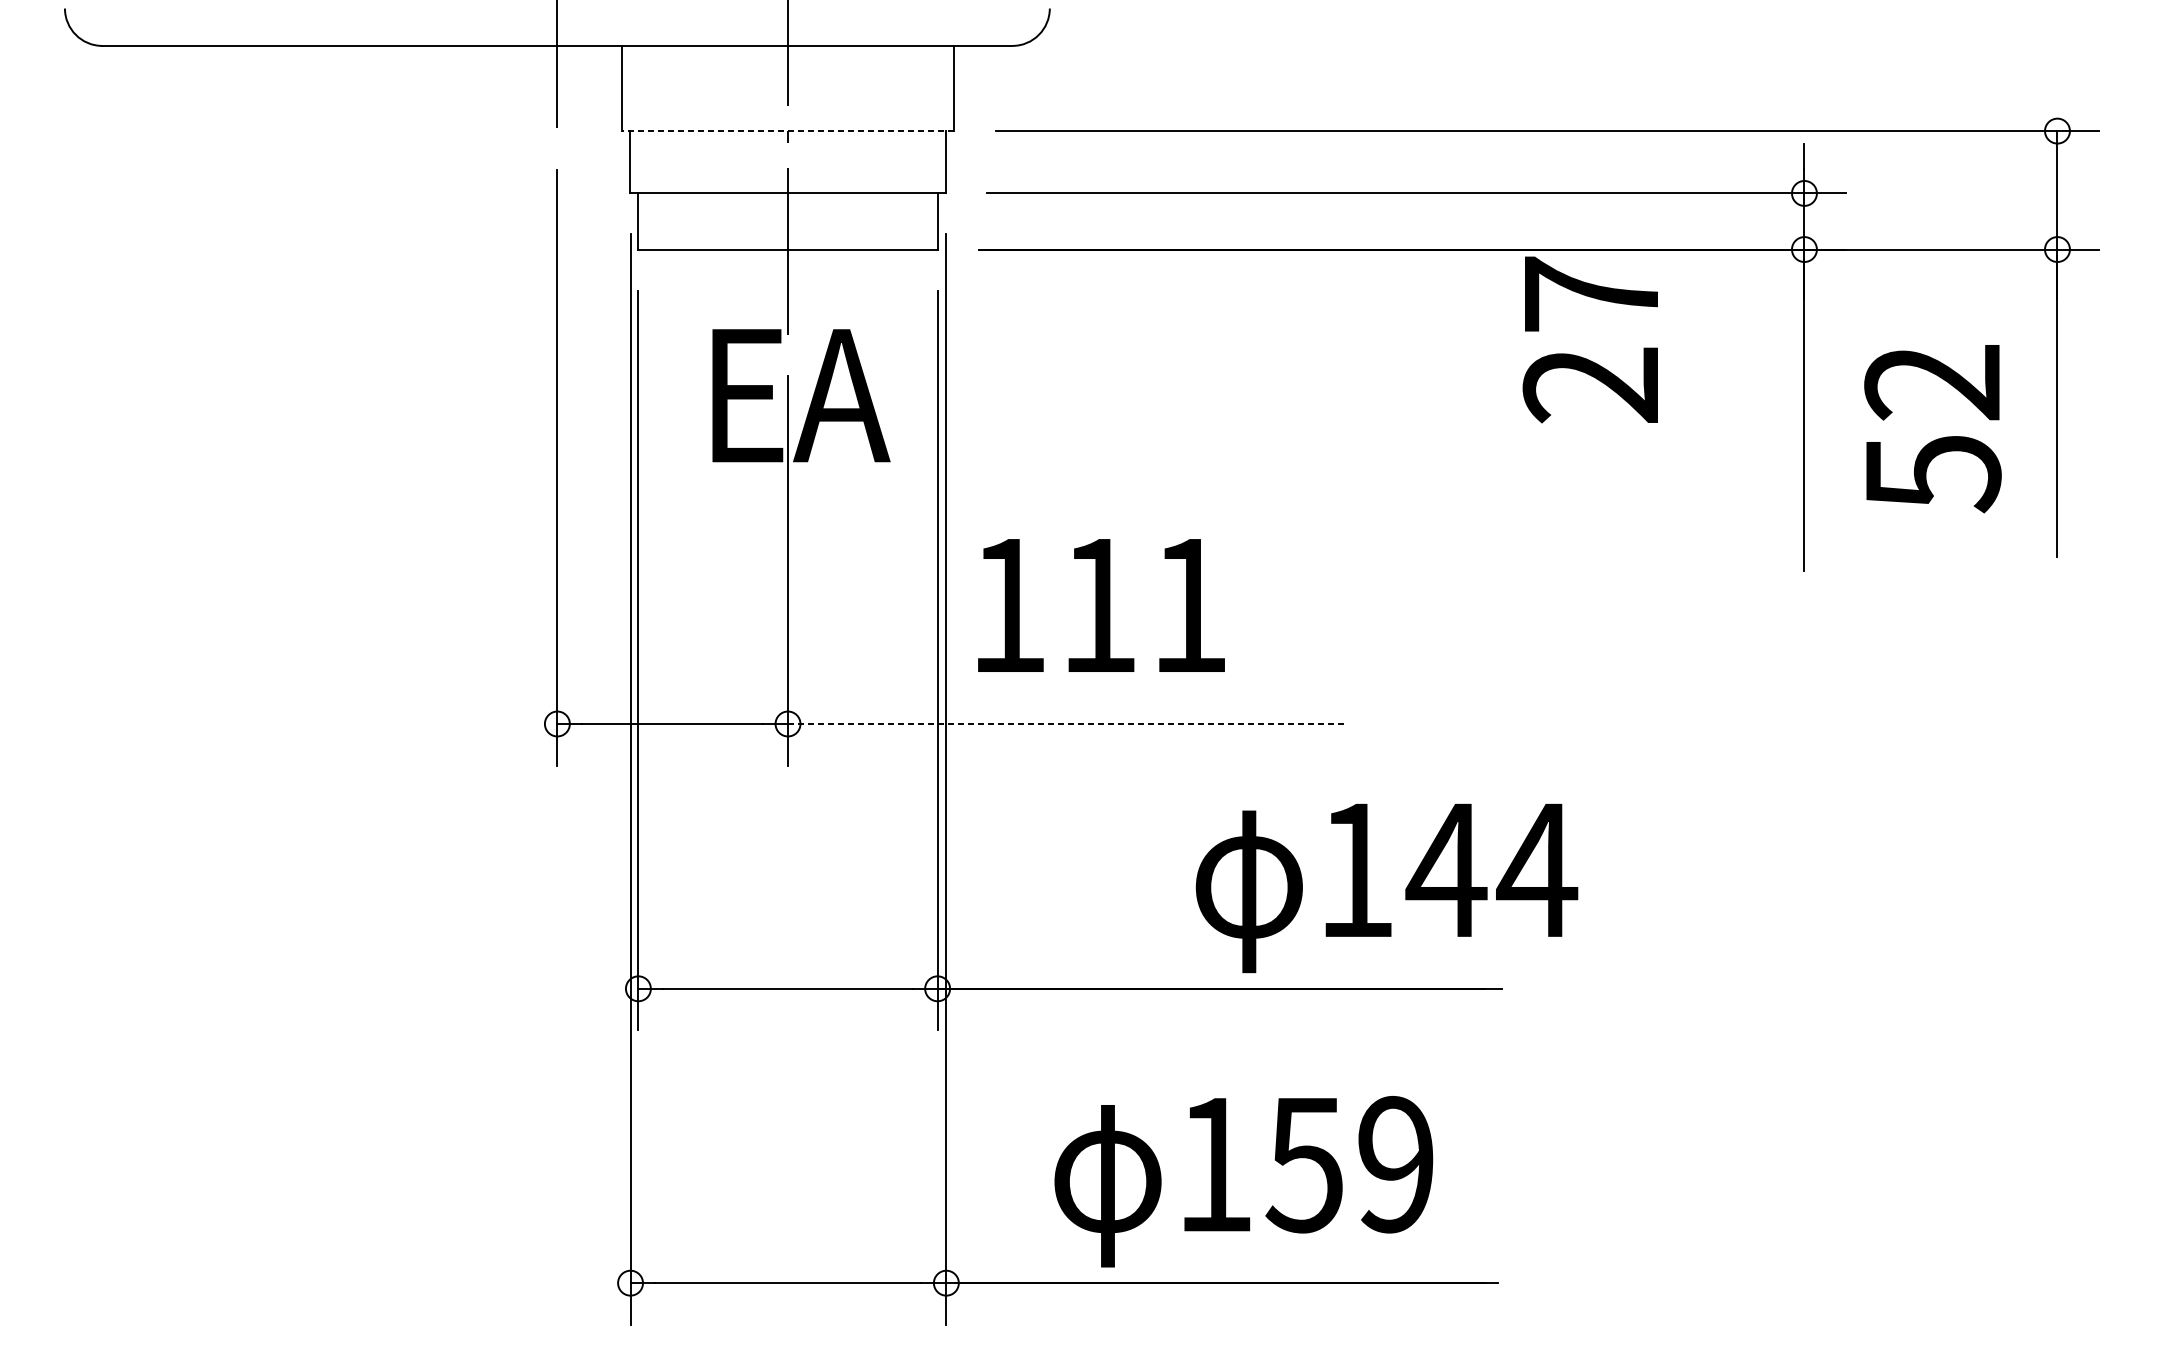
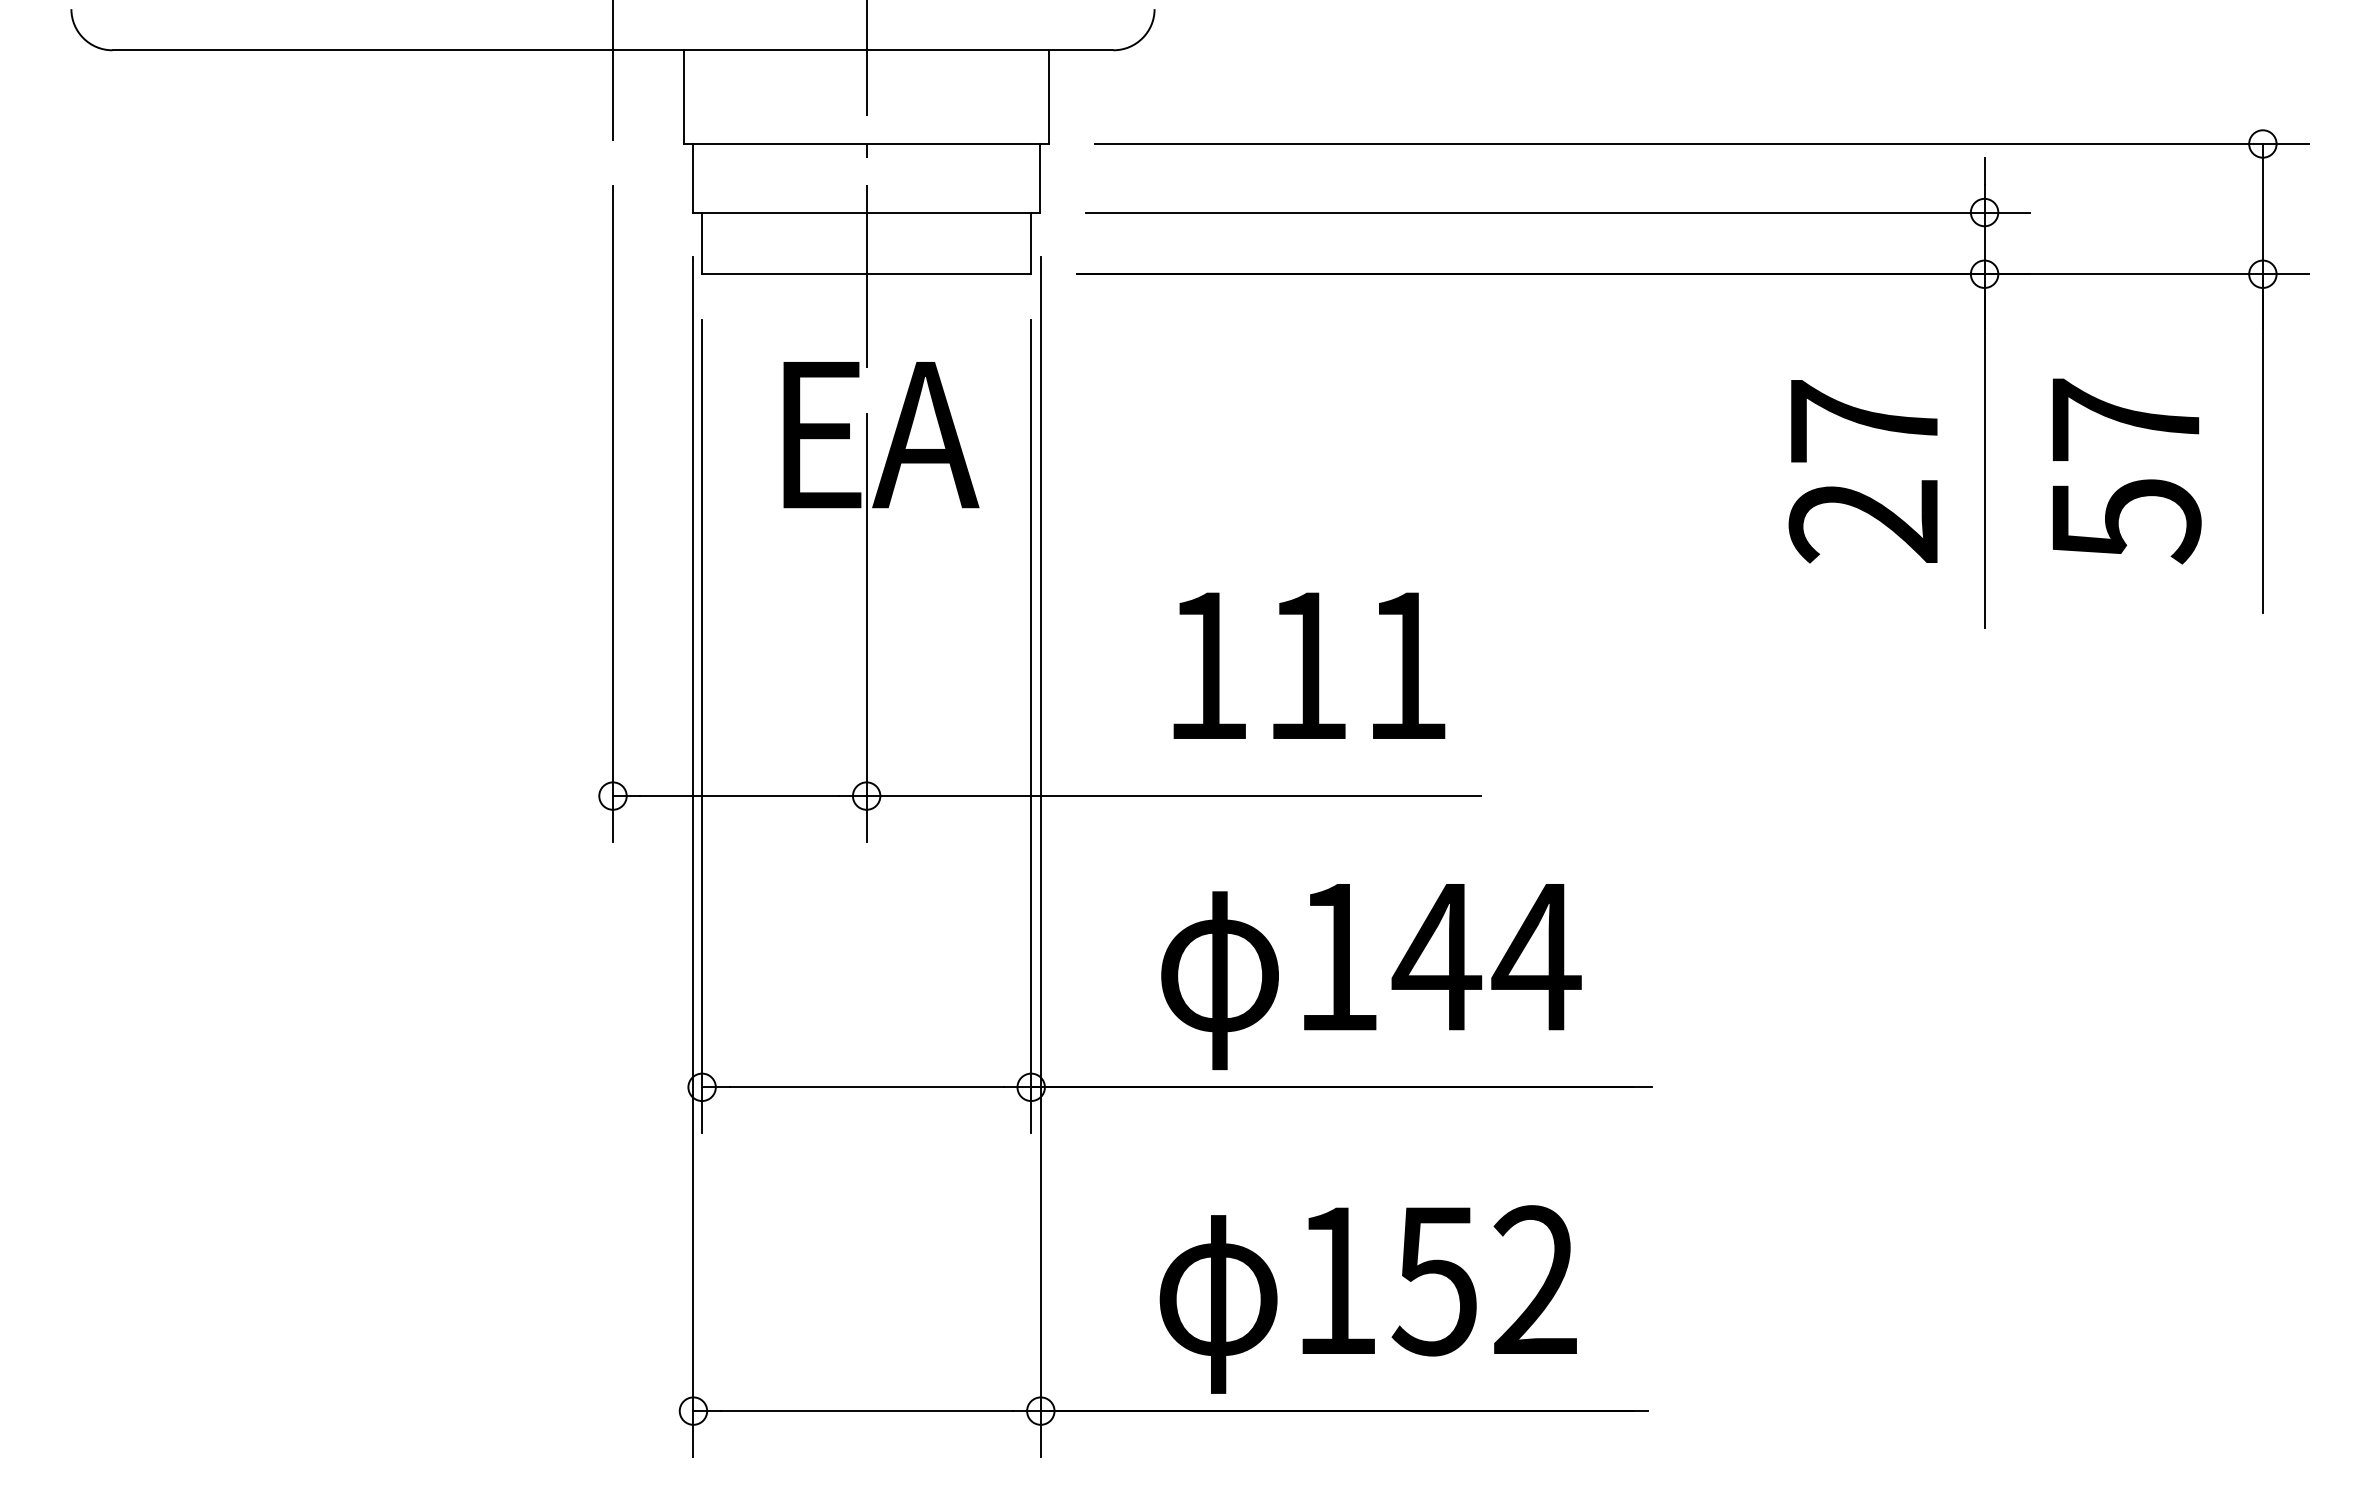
line: (787, 131) -> (866, 144), dashed -> solid
text: (1589, 339) -> (1862, 471), moved
text: (1931, 382) -> (2124, 420), 52 -> 57
text: (1101, 605) -> (1309, 665), moved
line: (1066, 724) -> (1173, 796), dashed -> solid
text: (1387, 888) -> (1371, 976), moved
text: (1395, 1164) -> (1534, 1280), 159 -> 152

